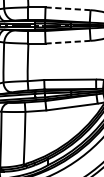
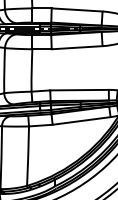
line: (68, 8) -> (77, 9), dashed -> solid
line: (67, 42) -> (76, 47), dashed -> solid

